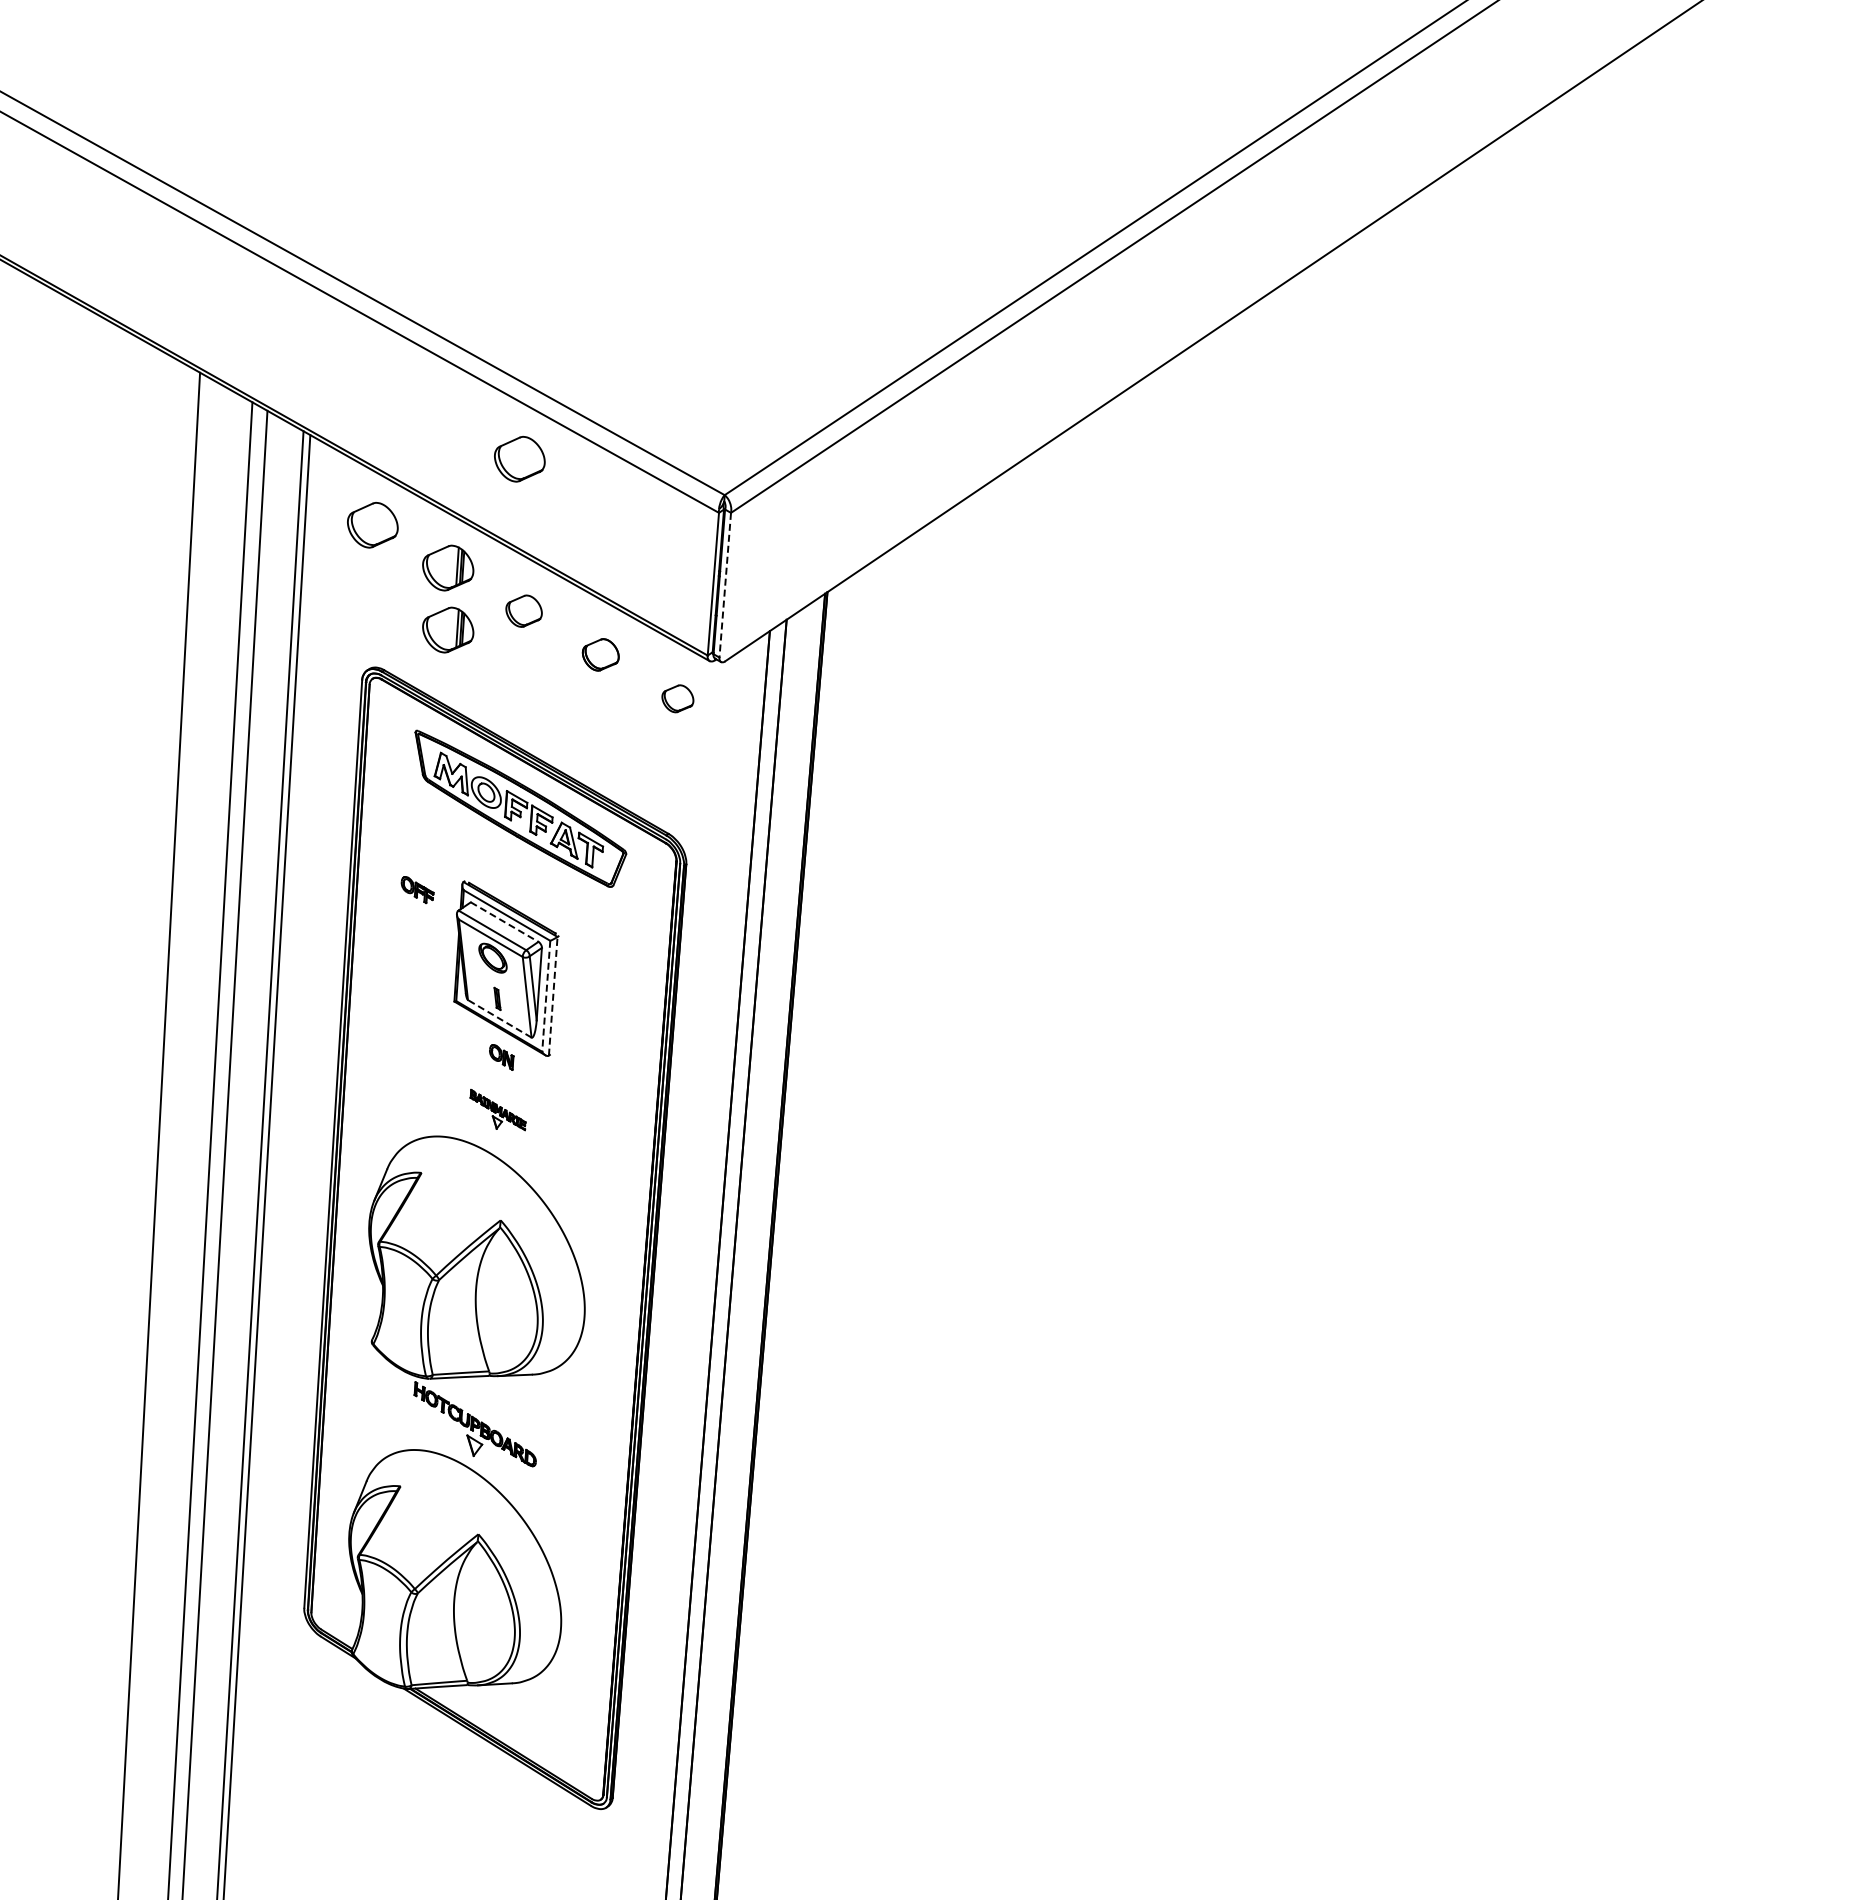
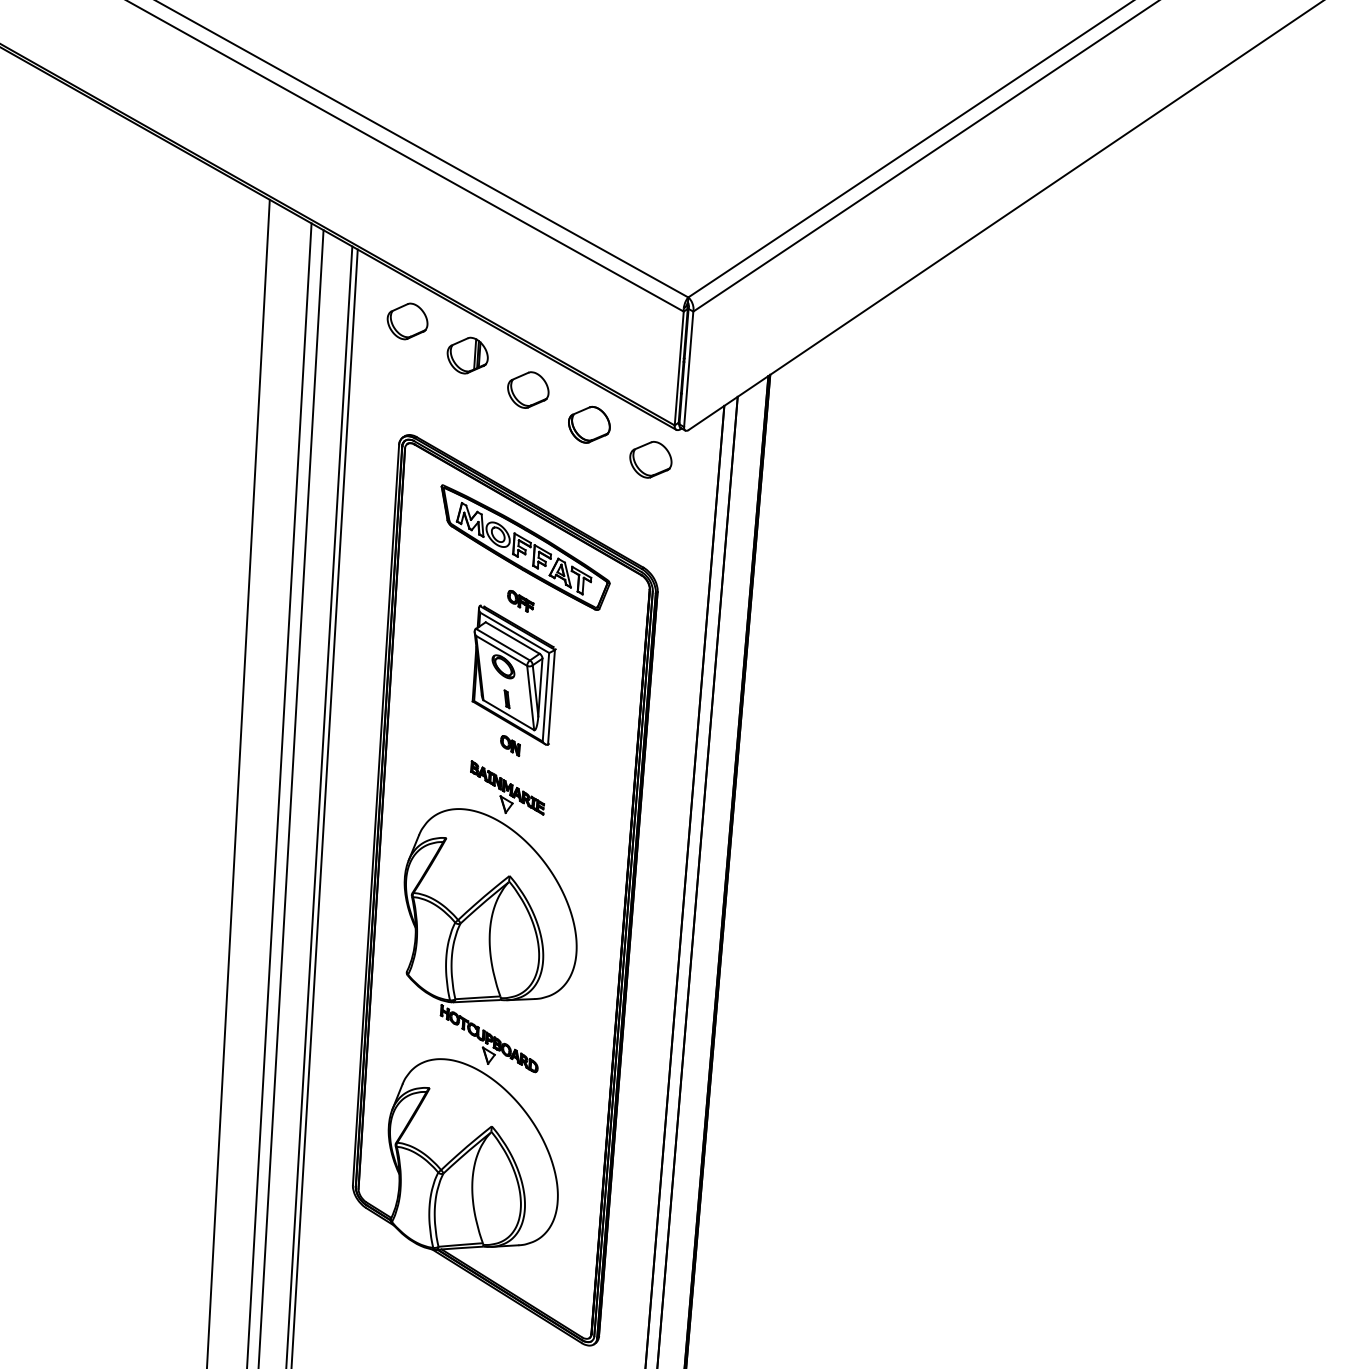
part: (519, 459) -> (524, 269), removed
line: (725, 585) -> (688, 369), dashed -> solid
part: (523, 610) -> (527, 389), size x1.43
part: (448, 629) -> (467, 404), removed
part: (600, 654) -> (589, 424), size x1.43
part: (677, 698) -> (650, 459), size x1.67
part: (417, 890) -> (520, 601), moved
line: (505, 922) -> (513, 638), dashed -> solid
line: (553, 995) -> (551, 696), dashed -> solid
line: (546, 996) -> (546, 697), dashed -> solid
line: (499, 1018) -> (508, 714), dashed -> solid
part: (497, 1109) -> (507, 787), size x1.67

